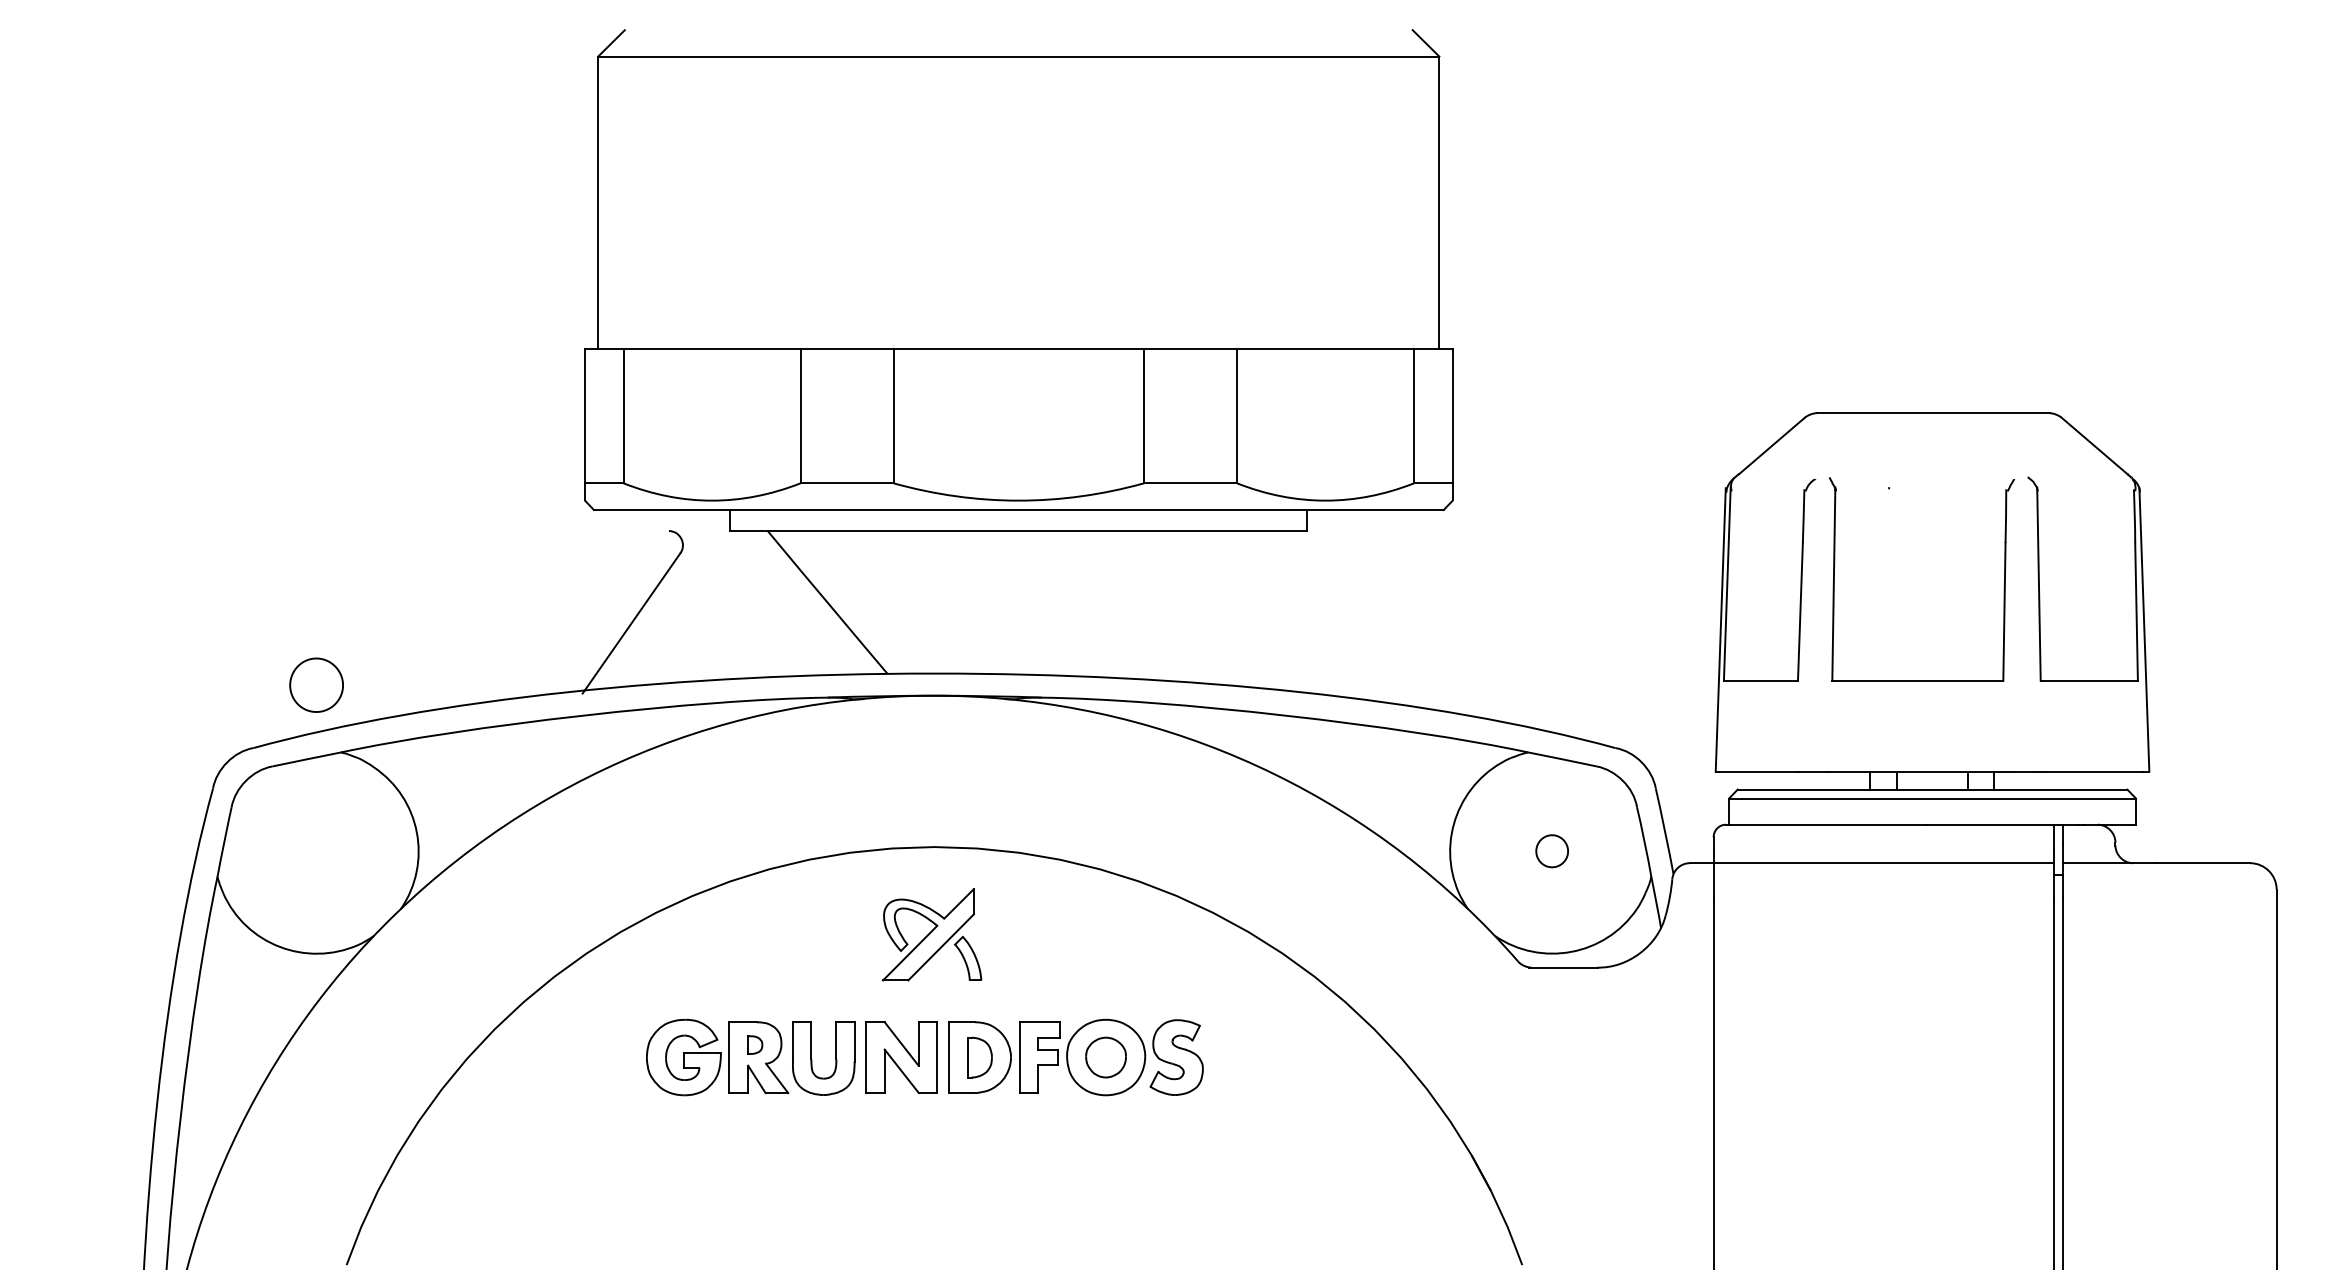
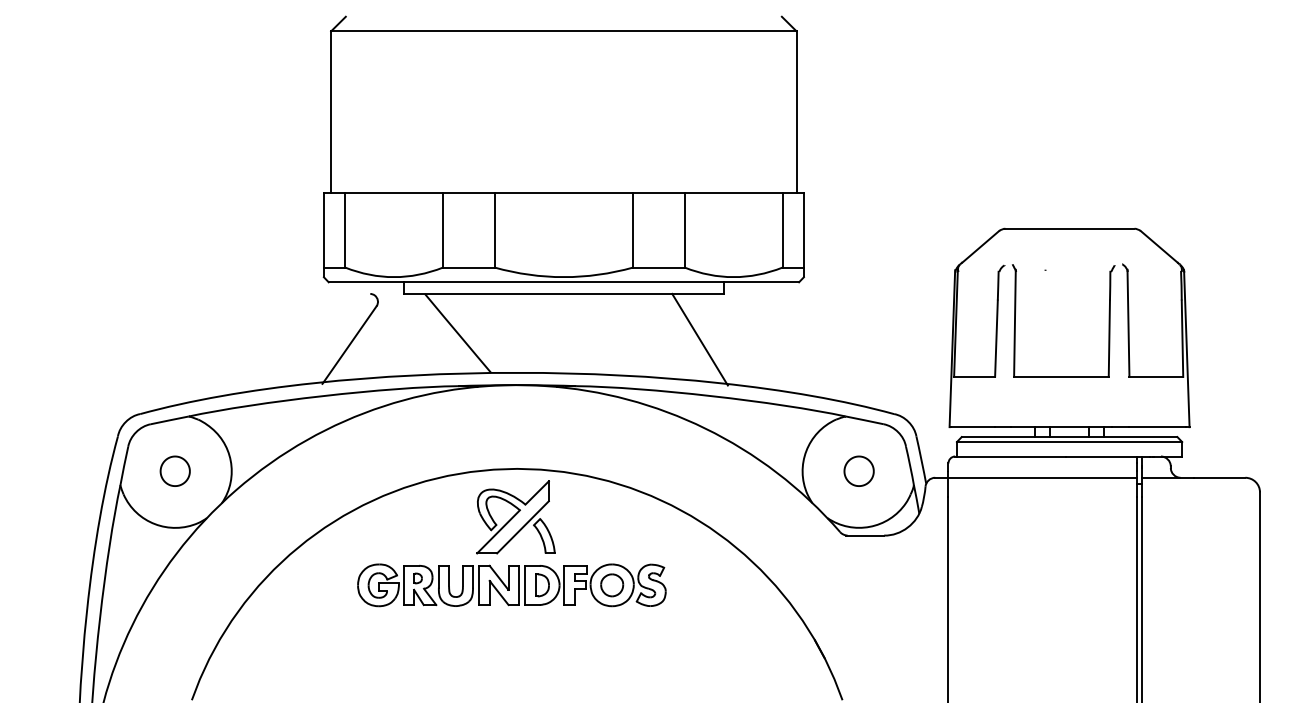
line: (1263, 613) -> (699, 339), added
part: (315, 683) -> (174, 470), moved
part: (1551, 850) -> (858, 470), size x1.67
part: (931, 934) -> (515, 517), size x1.43

